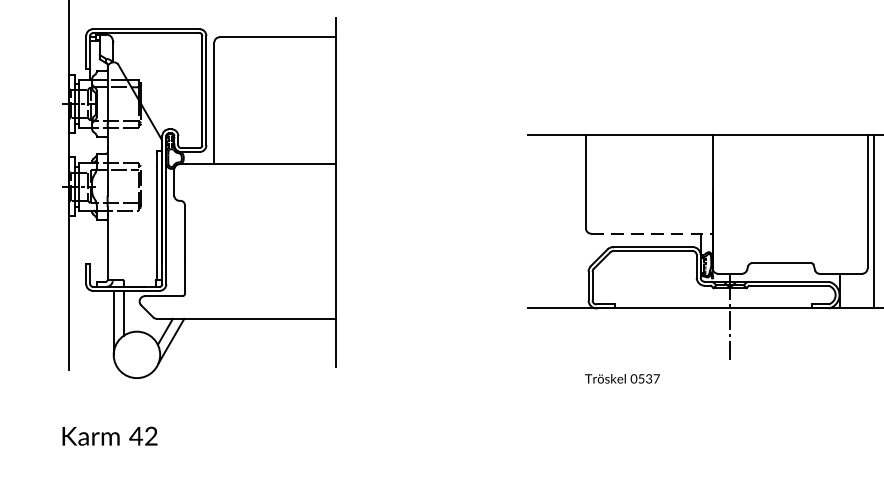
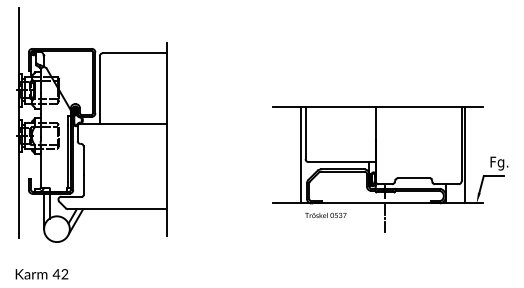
line: (578, 221) -> (301, 155), added
line: (652, 234) -> (342, 162), dashed -> solid
text: (621, 377) -> (325, 214), moved

